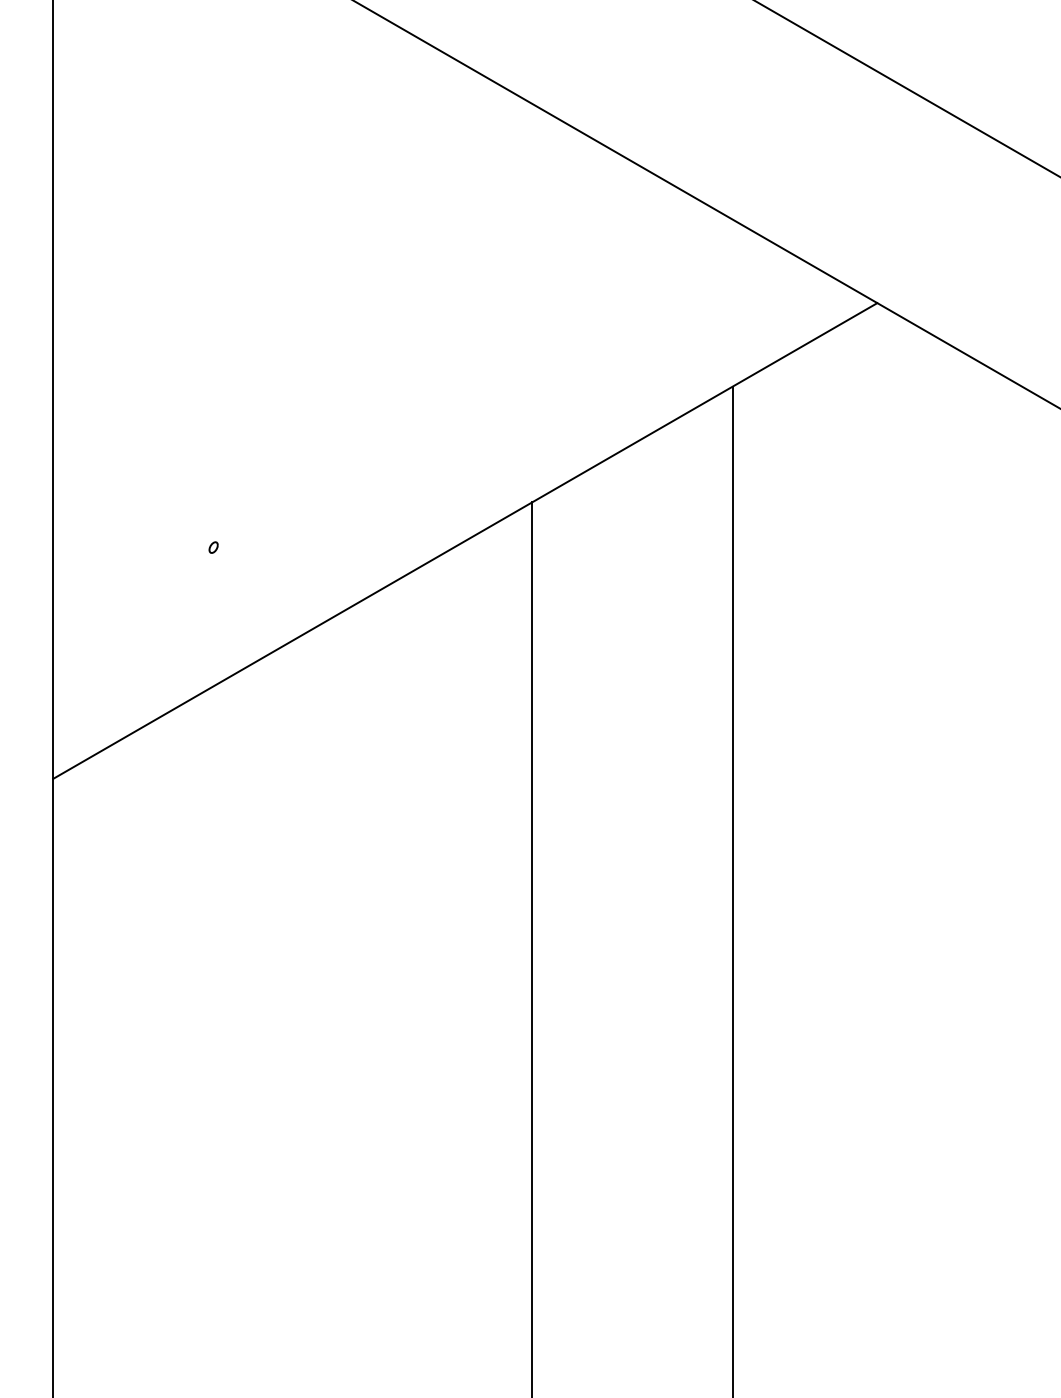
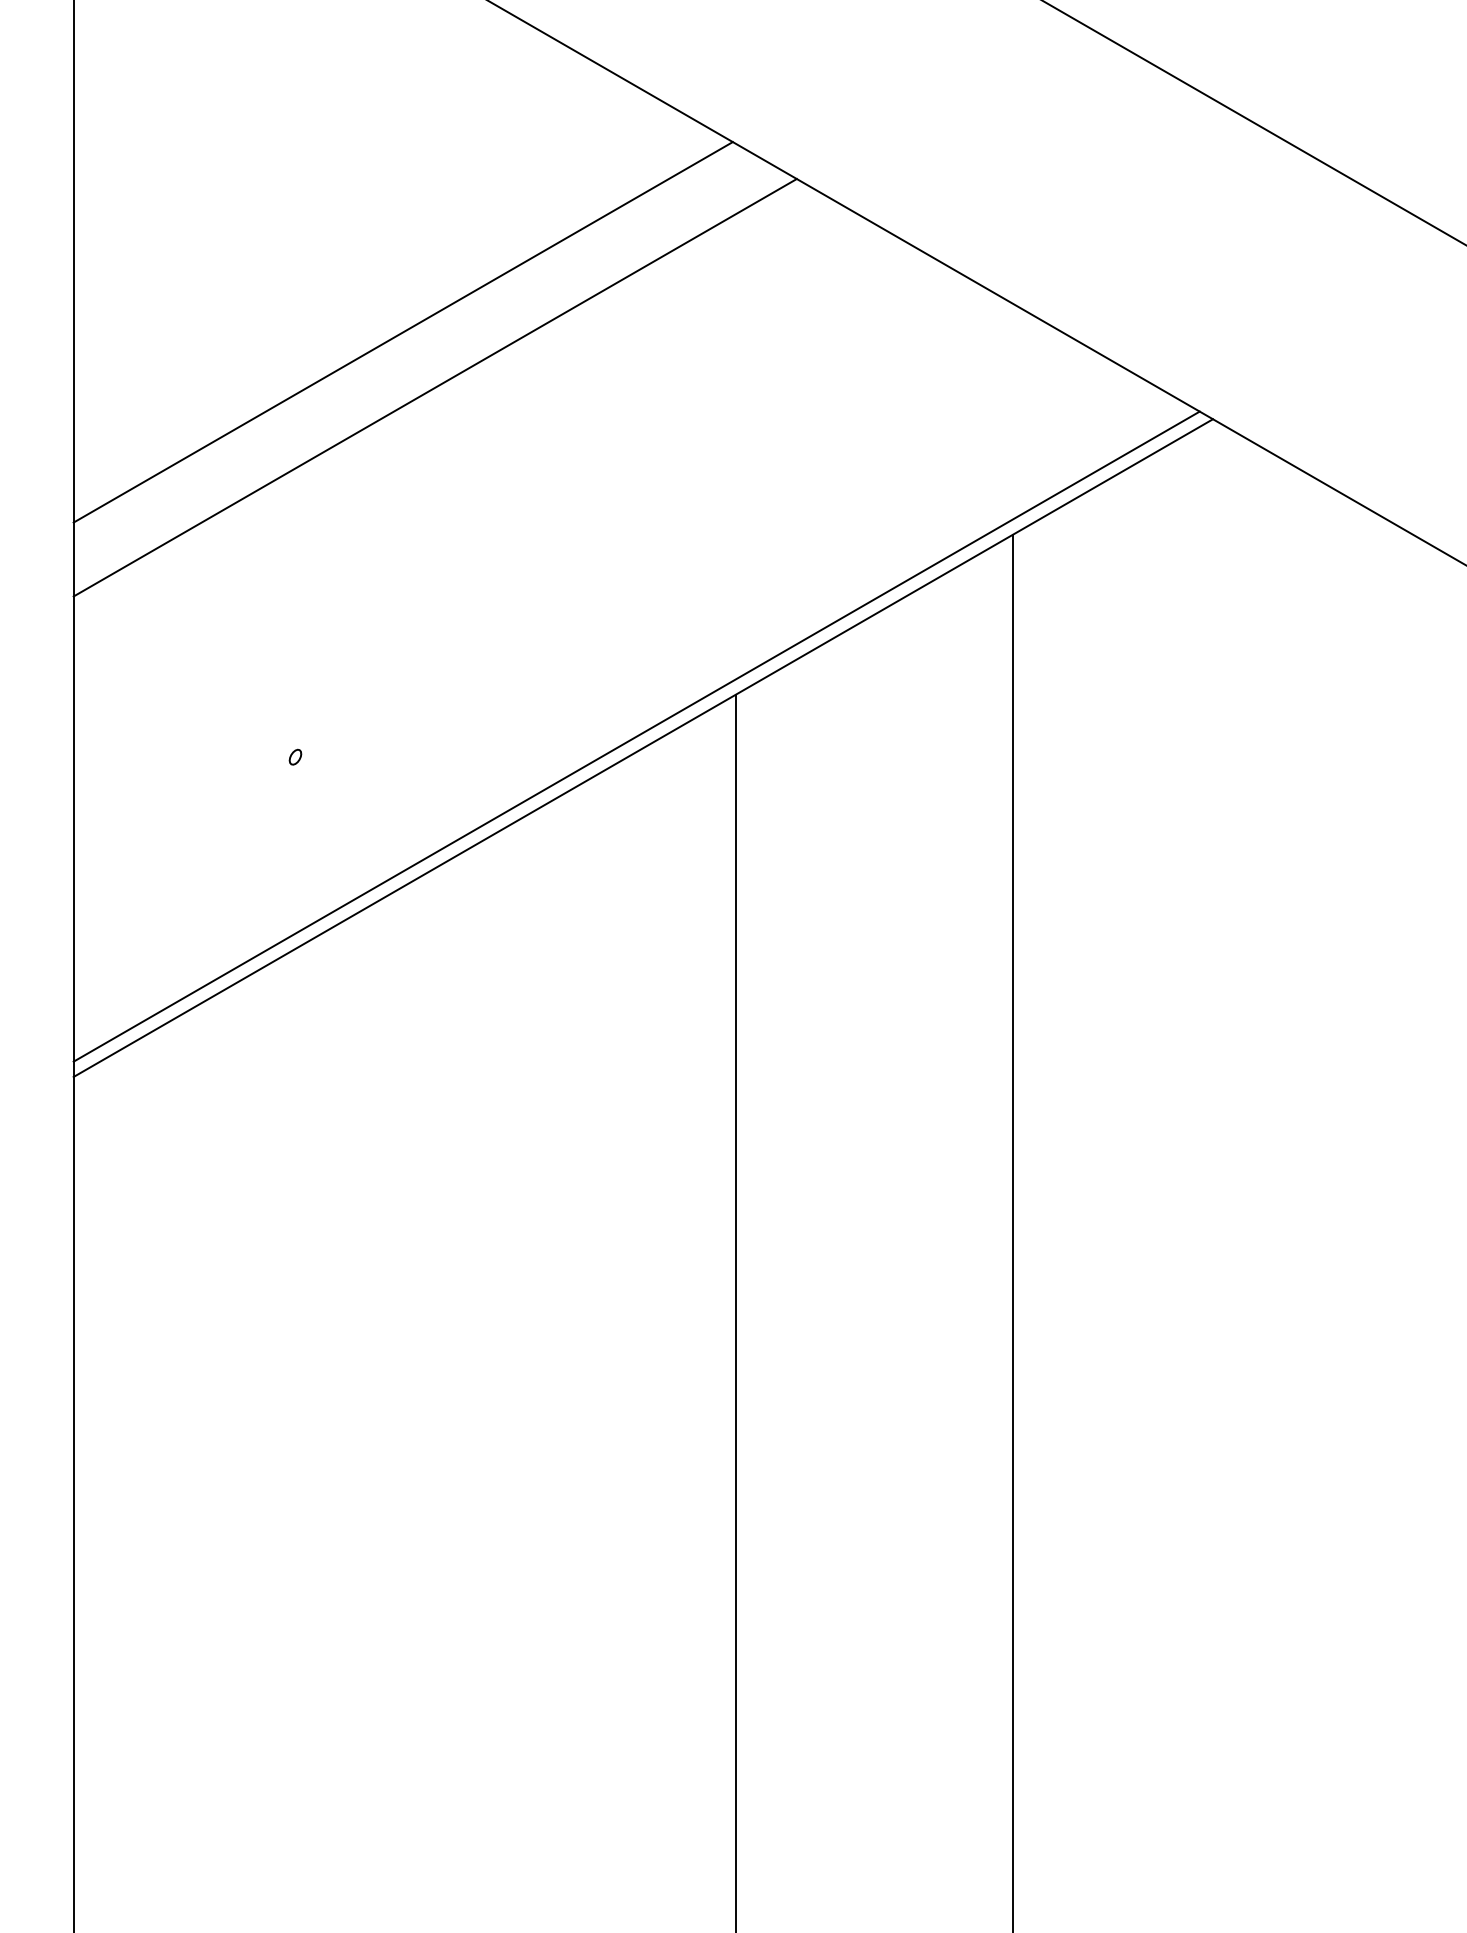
line: (291, 240) -> (402, 332), added
line: (314, 280) -> (434, 387), added
line: (460, 532) -> (636, 736), added

